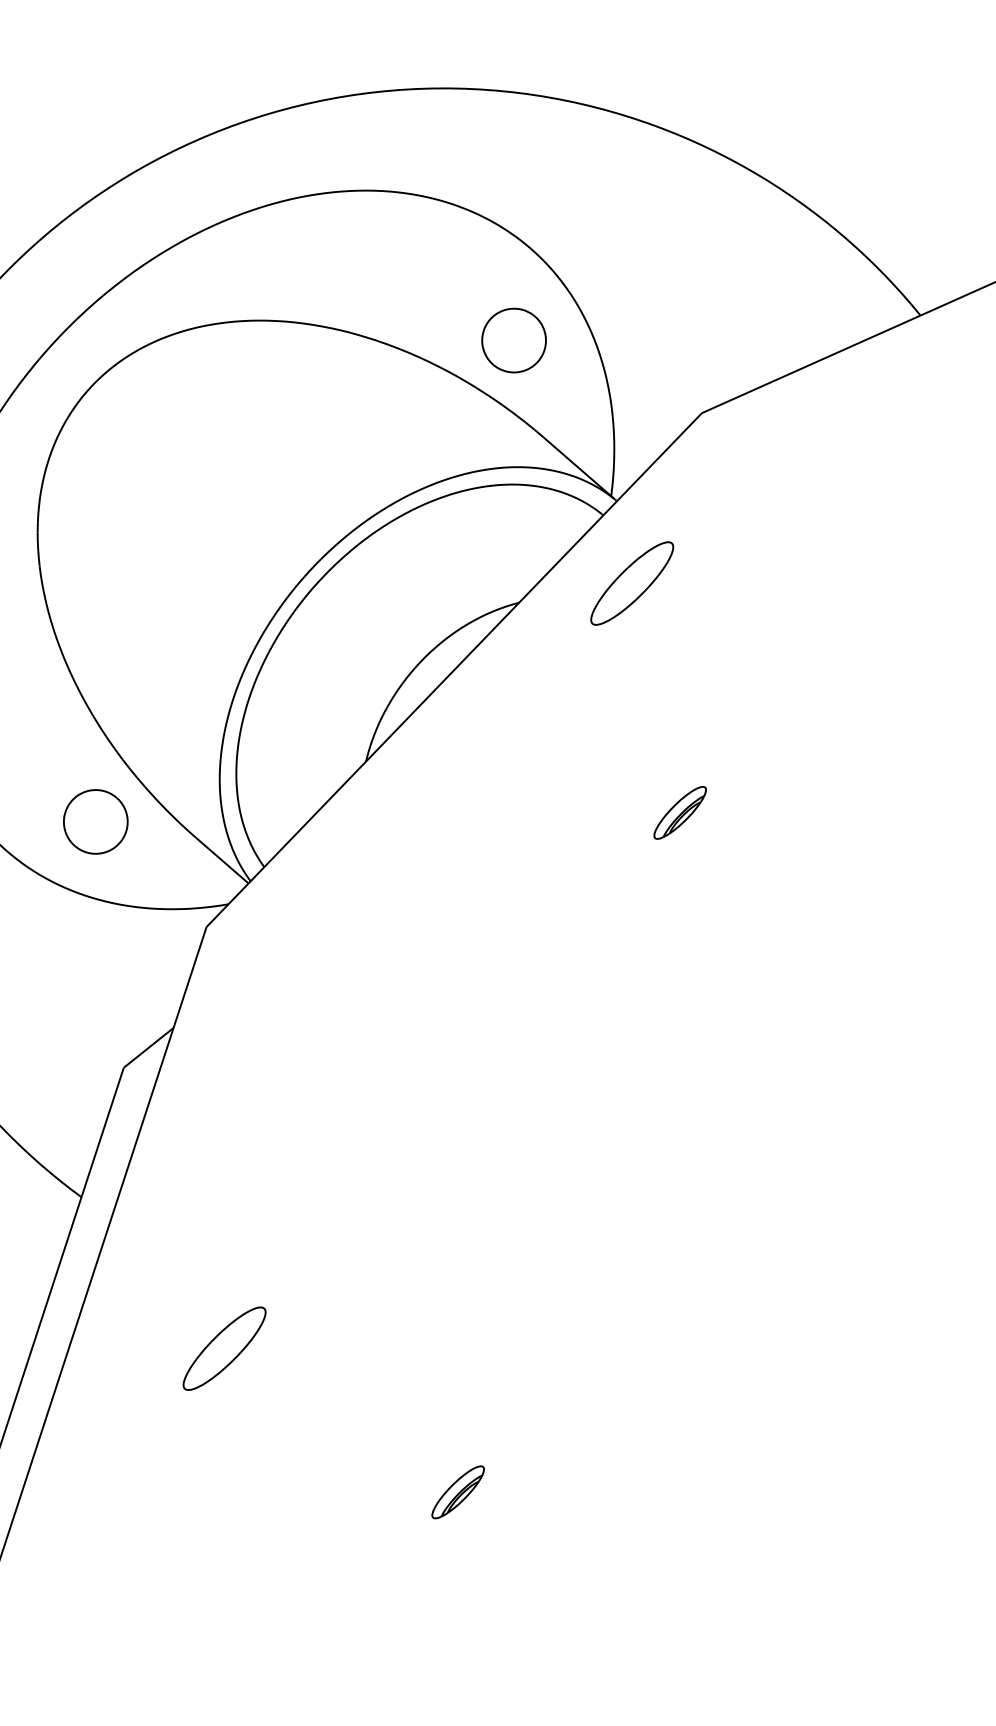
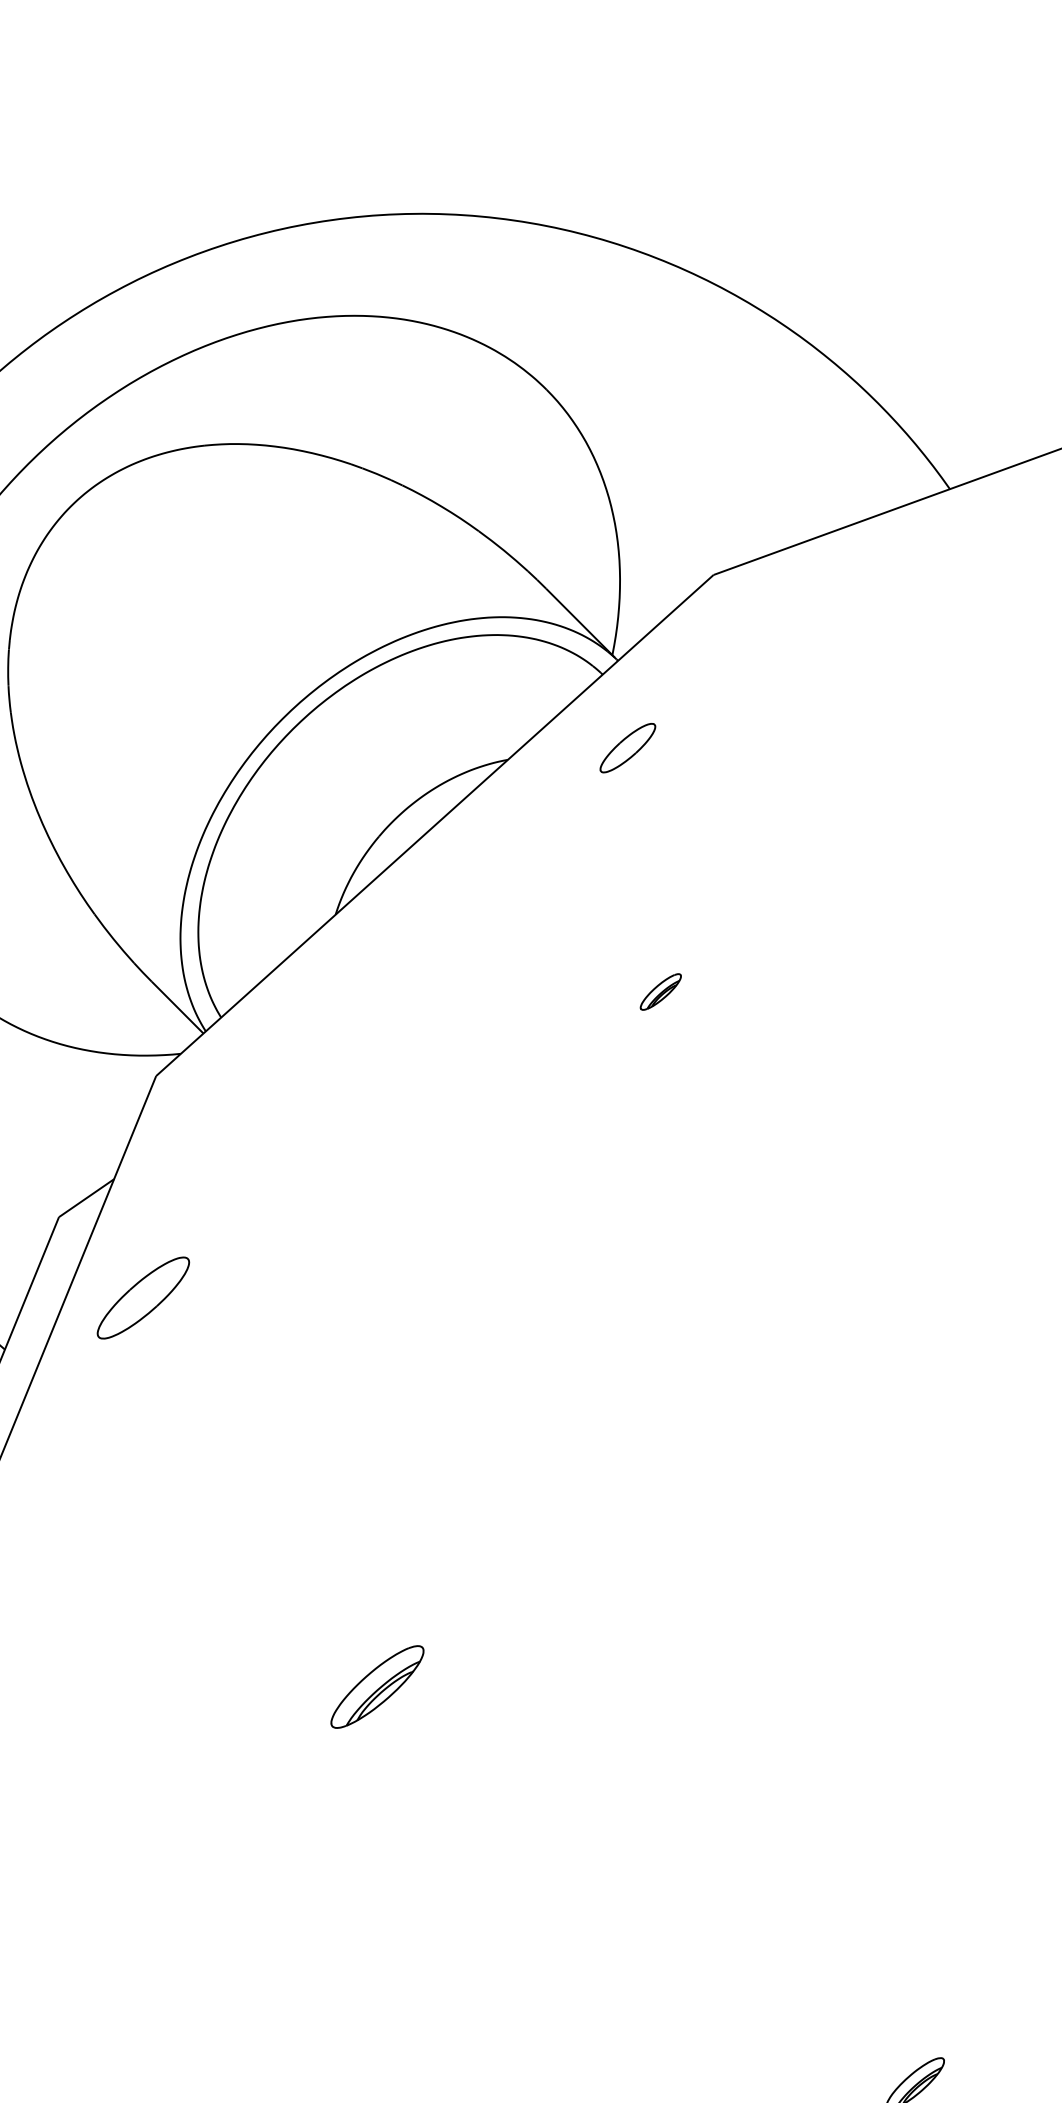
part: (514, 340) -> (522, 484), removed
part: (631, 582) -> (627, 747), size x0.6
part: (679, 812) -> (660, 991), size x0.7
part: (95, 821) -> (47, 957), removed
part: (224, 1348) -> (143, 1297), moved
part: (457, 1491) -> (376, 1686), size x1.6

